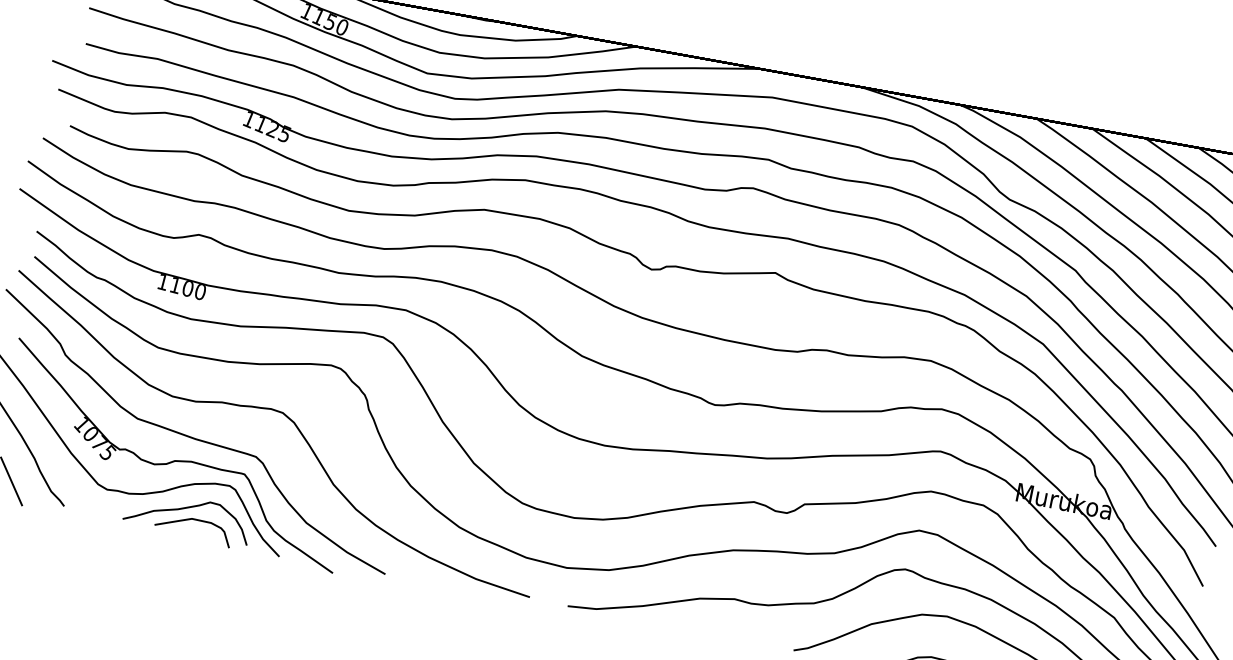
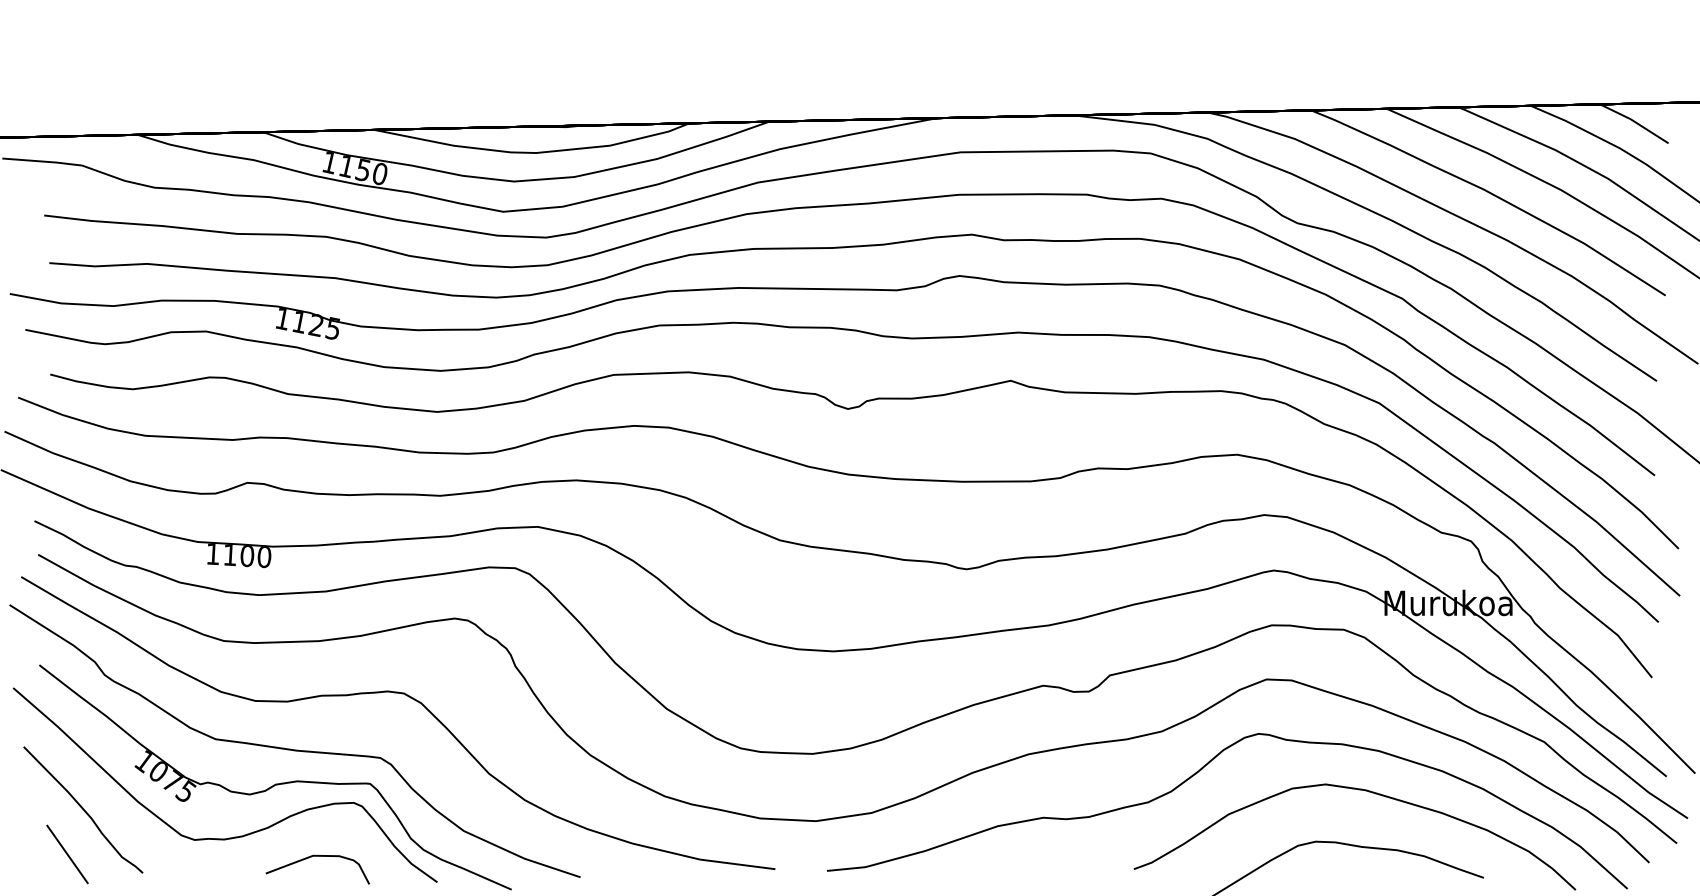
curve: (187, 508) -> (304, 843), removed

